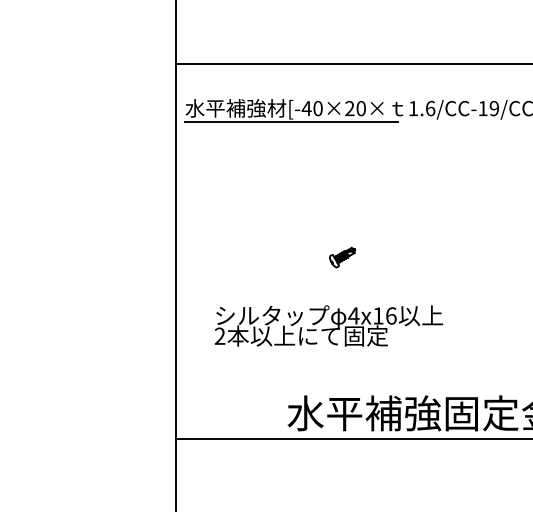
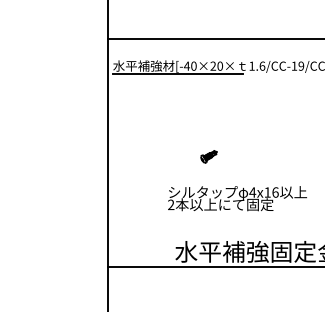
text: (328, 325) -> (237, 198), moved

